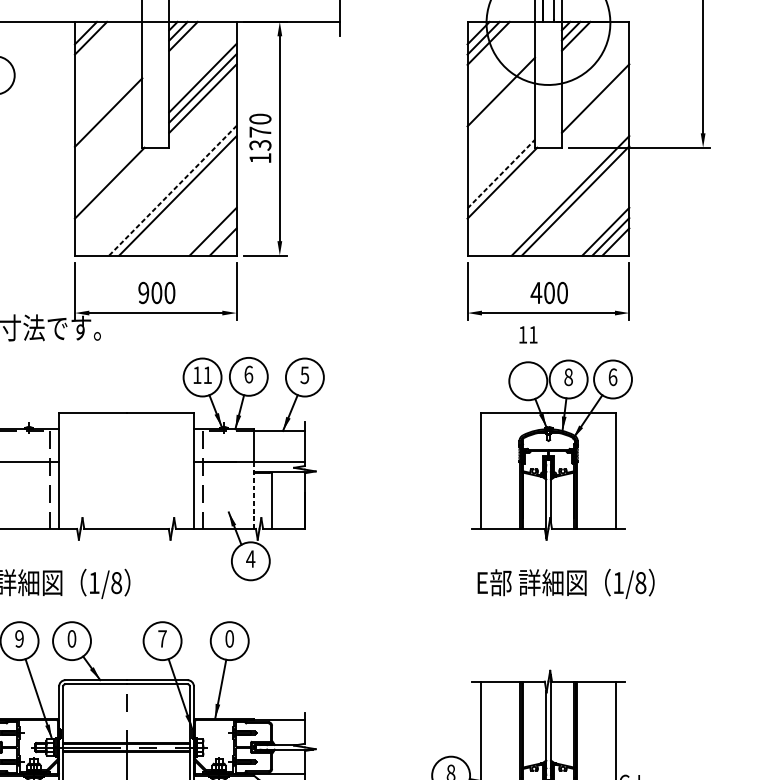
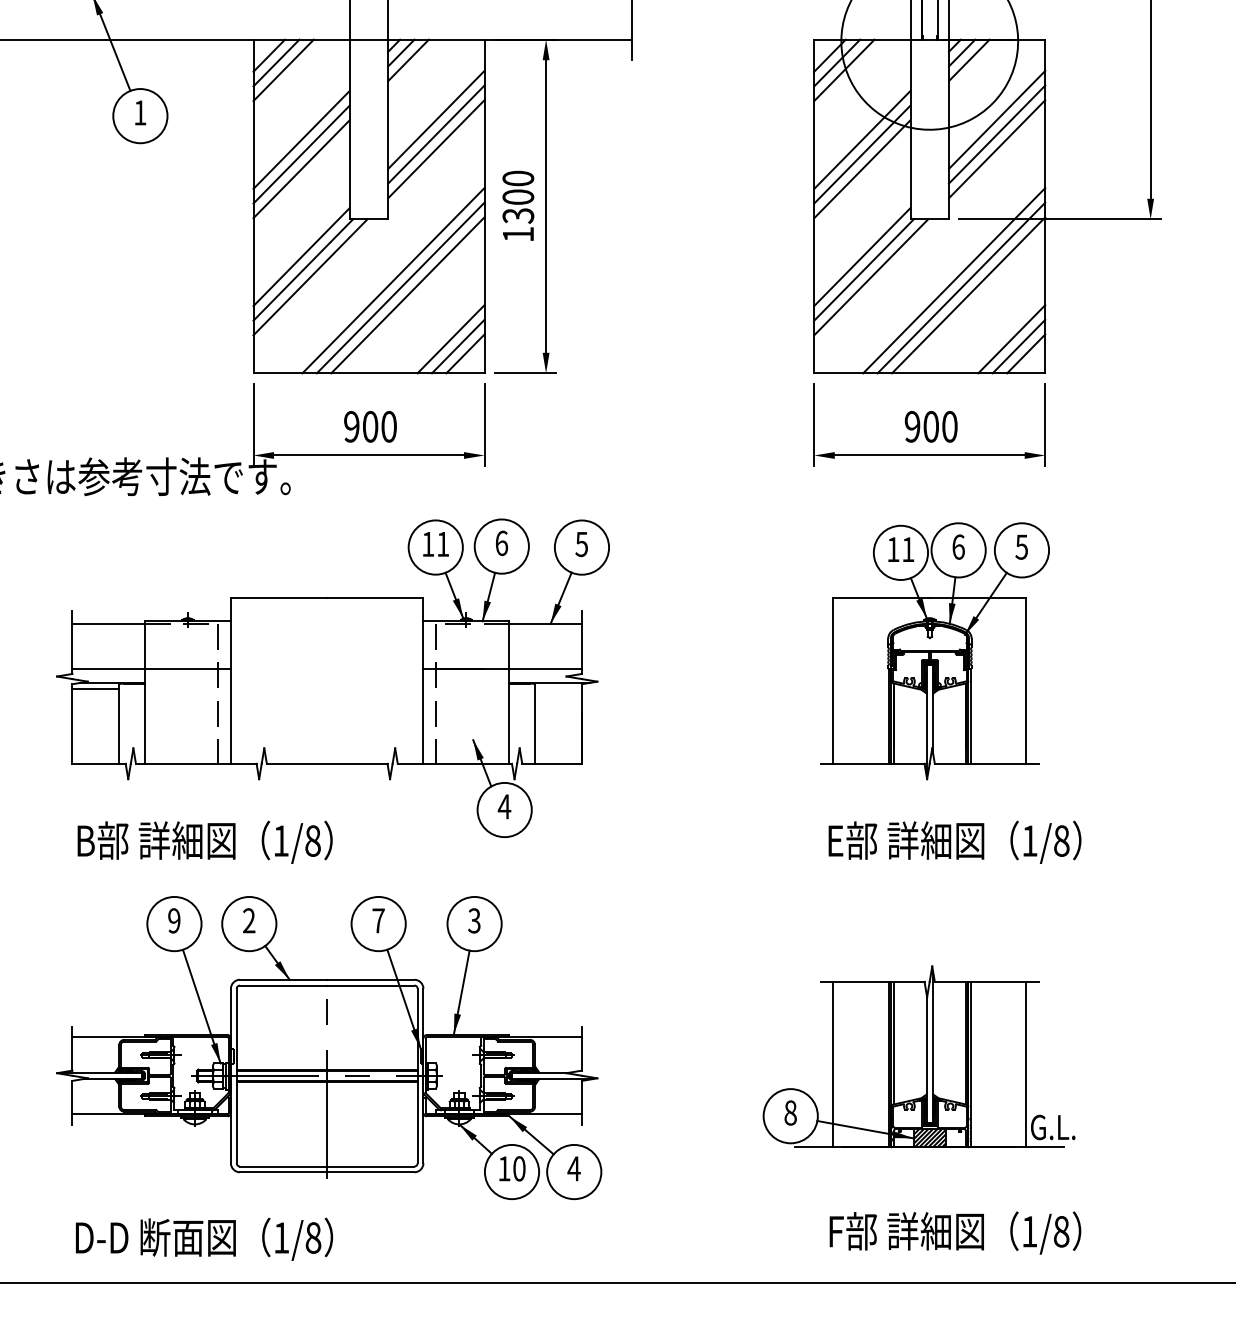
line: (95, 43) -> (283, 70), added
line: (595, 77) -> (997, 119), added
line: (595, 88) -> (997, 134), added
line: (108, 91) -> (301, 139), added
line: (108, 102) -> (301, 154), added
line: (501, 102) -> (862, 154), added
line: (501, 112) -> (862, 169), added
text: (260, 131) -> (518, 196), 1370 -> 1300
line: (108, 174) -> (301, 257), added
line: (501, 174) -> (862, 257), dashed -> solid
line: (114, 188) -> (310, 277), added
line: (507, 188) -> (871, 277), added
line: (172, 190) -> (393, 280), dashed -> solid
line: (565, 190) -> (954, 280), added
line: (182, 201) -> (407, 295), added
line: (217, 236) -> (457, 346), added
text: (536, 292) -> (912, 426), 400 -> 900
text: (528, 334) -> (901, 549), moved
text: (568, 376) -> (958, 546), 8 -> 6
text: (612, 376) -> (1021, 546), 6 -> 5
line: (254, 495) -> (509, 715), dashed -> solid
text: (72, 638) -> (249, 920), 0 -> 2
text: (229, 638) -> (474, 920), 0 -> 3

